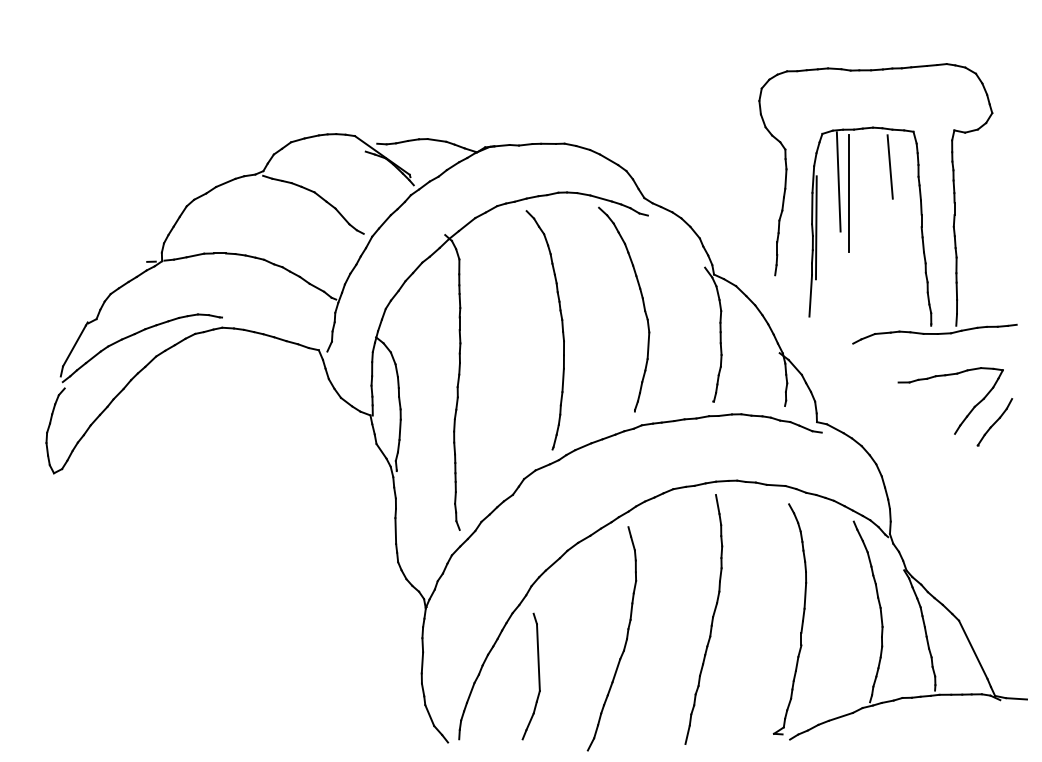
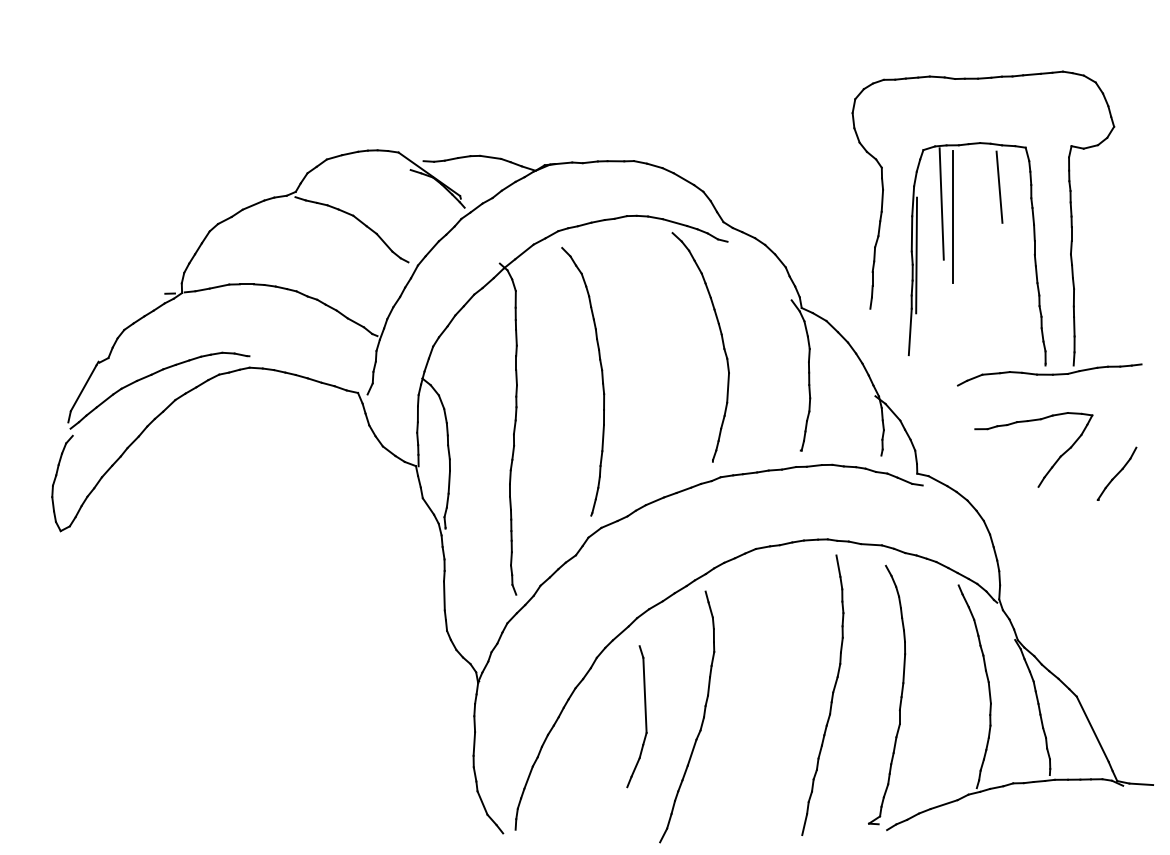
part: (561, 327) -> (601, 378), moved
part: (966, 415) -> (1051, 466), moved
part: (711, 619) -> (831, 695), moved
part: (538, 676) -> (645, 716), moved

